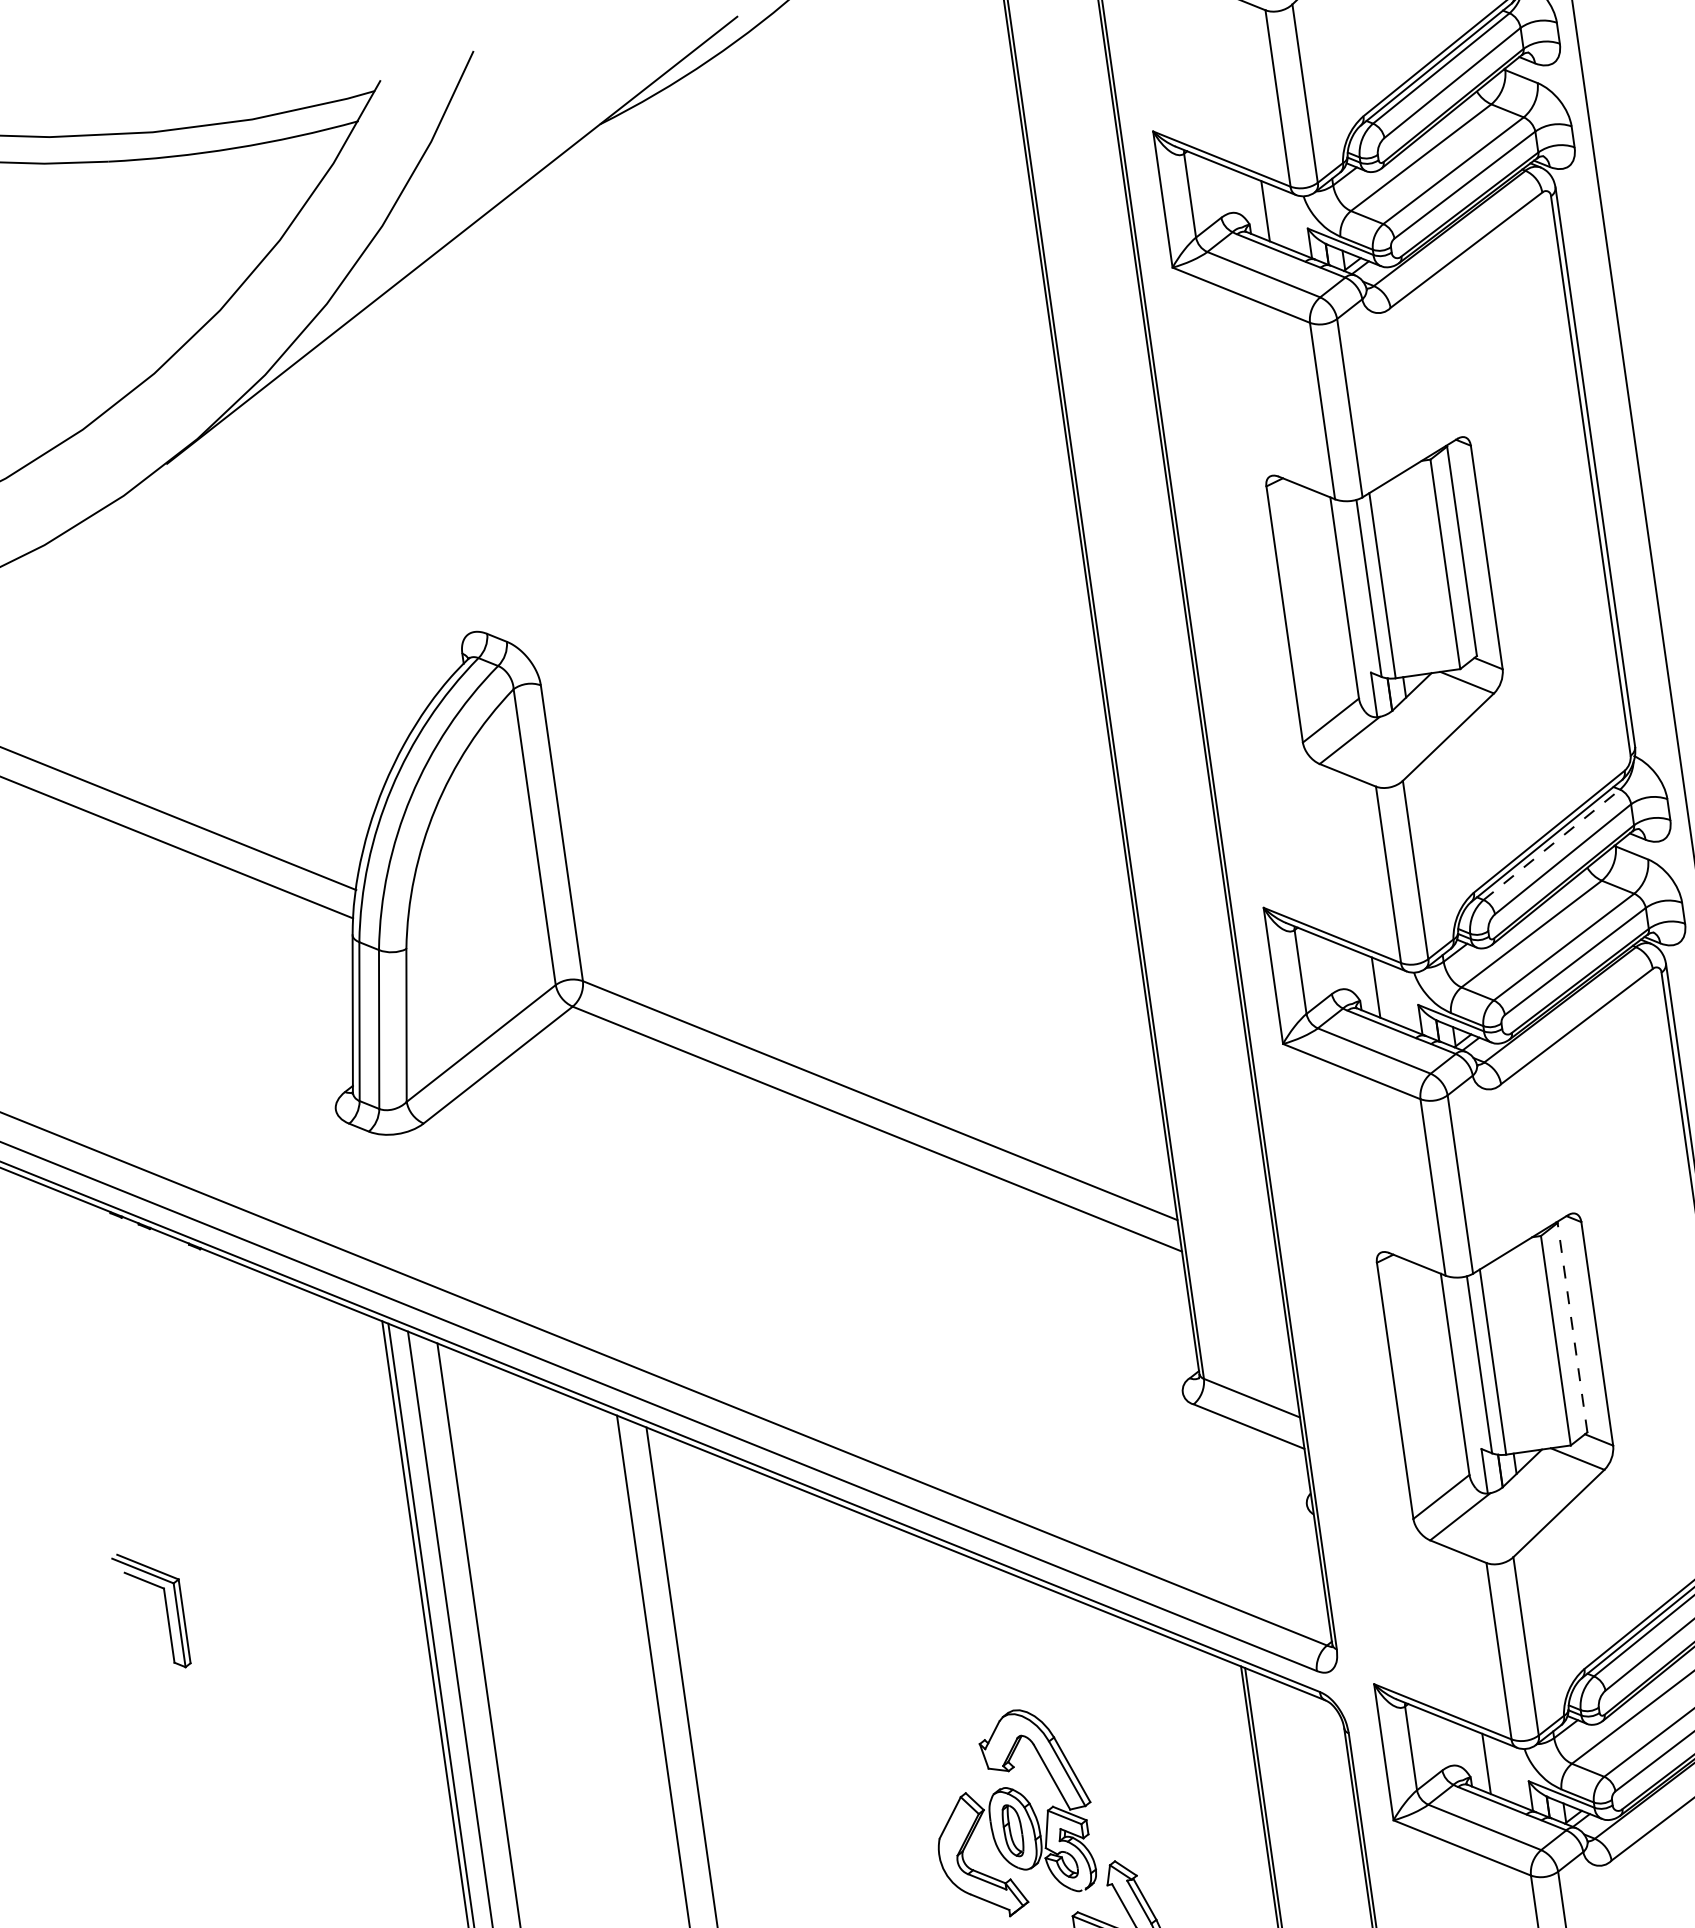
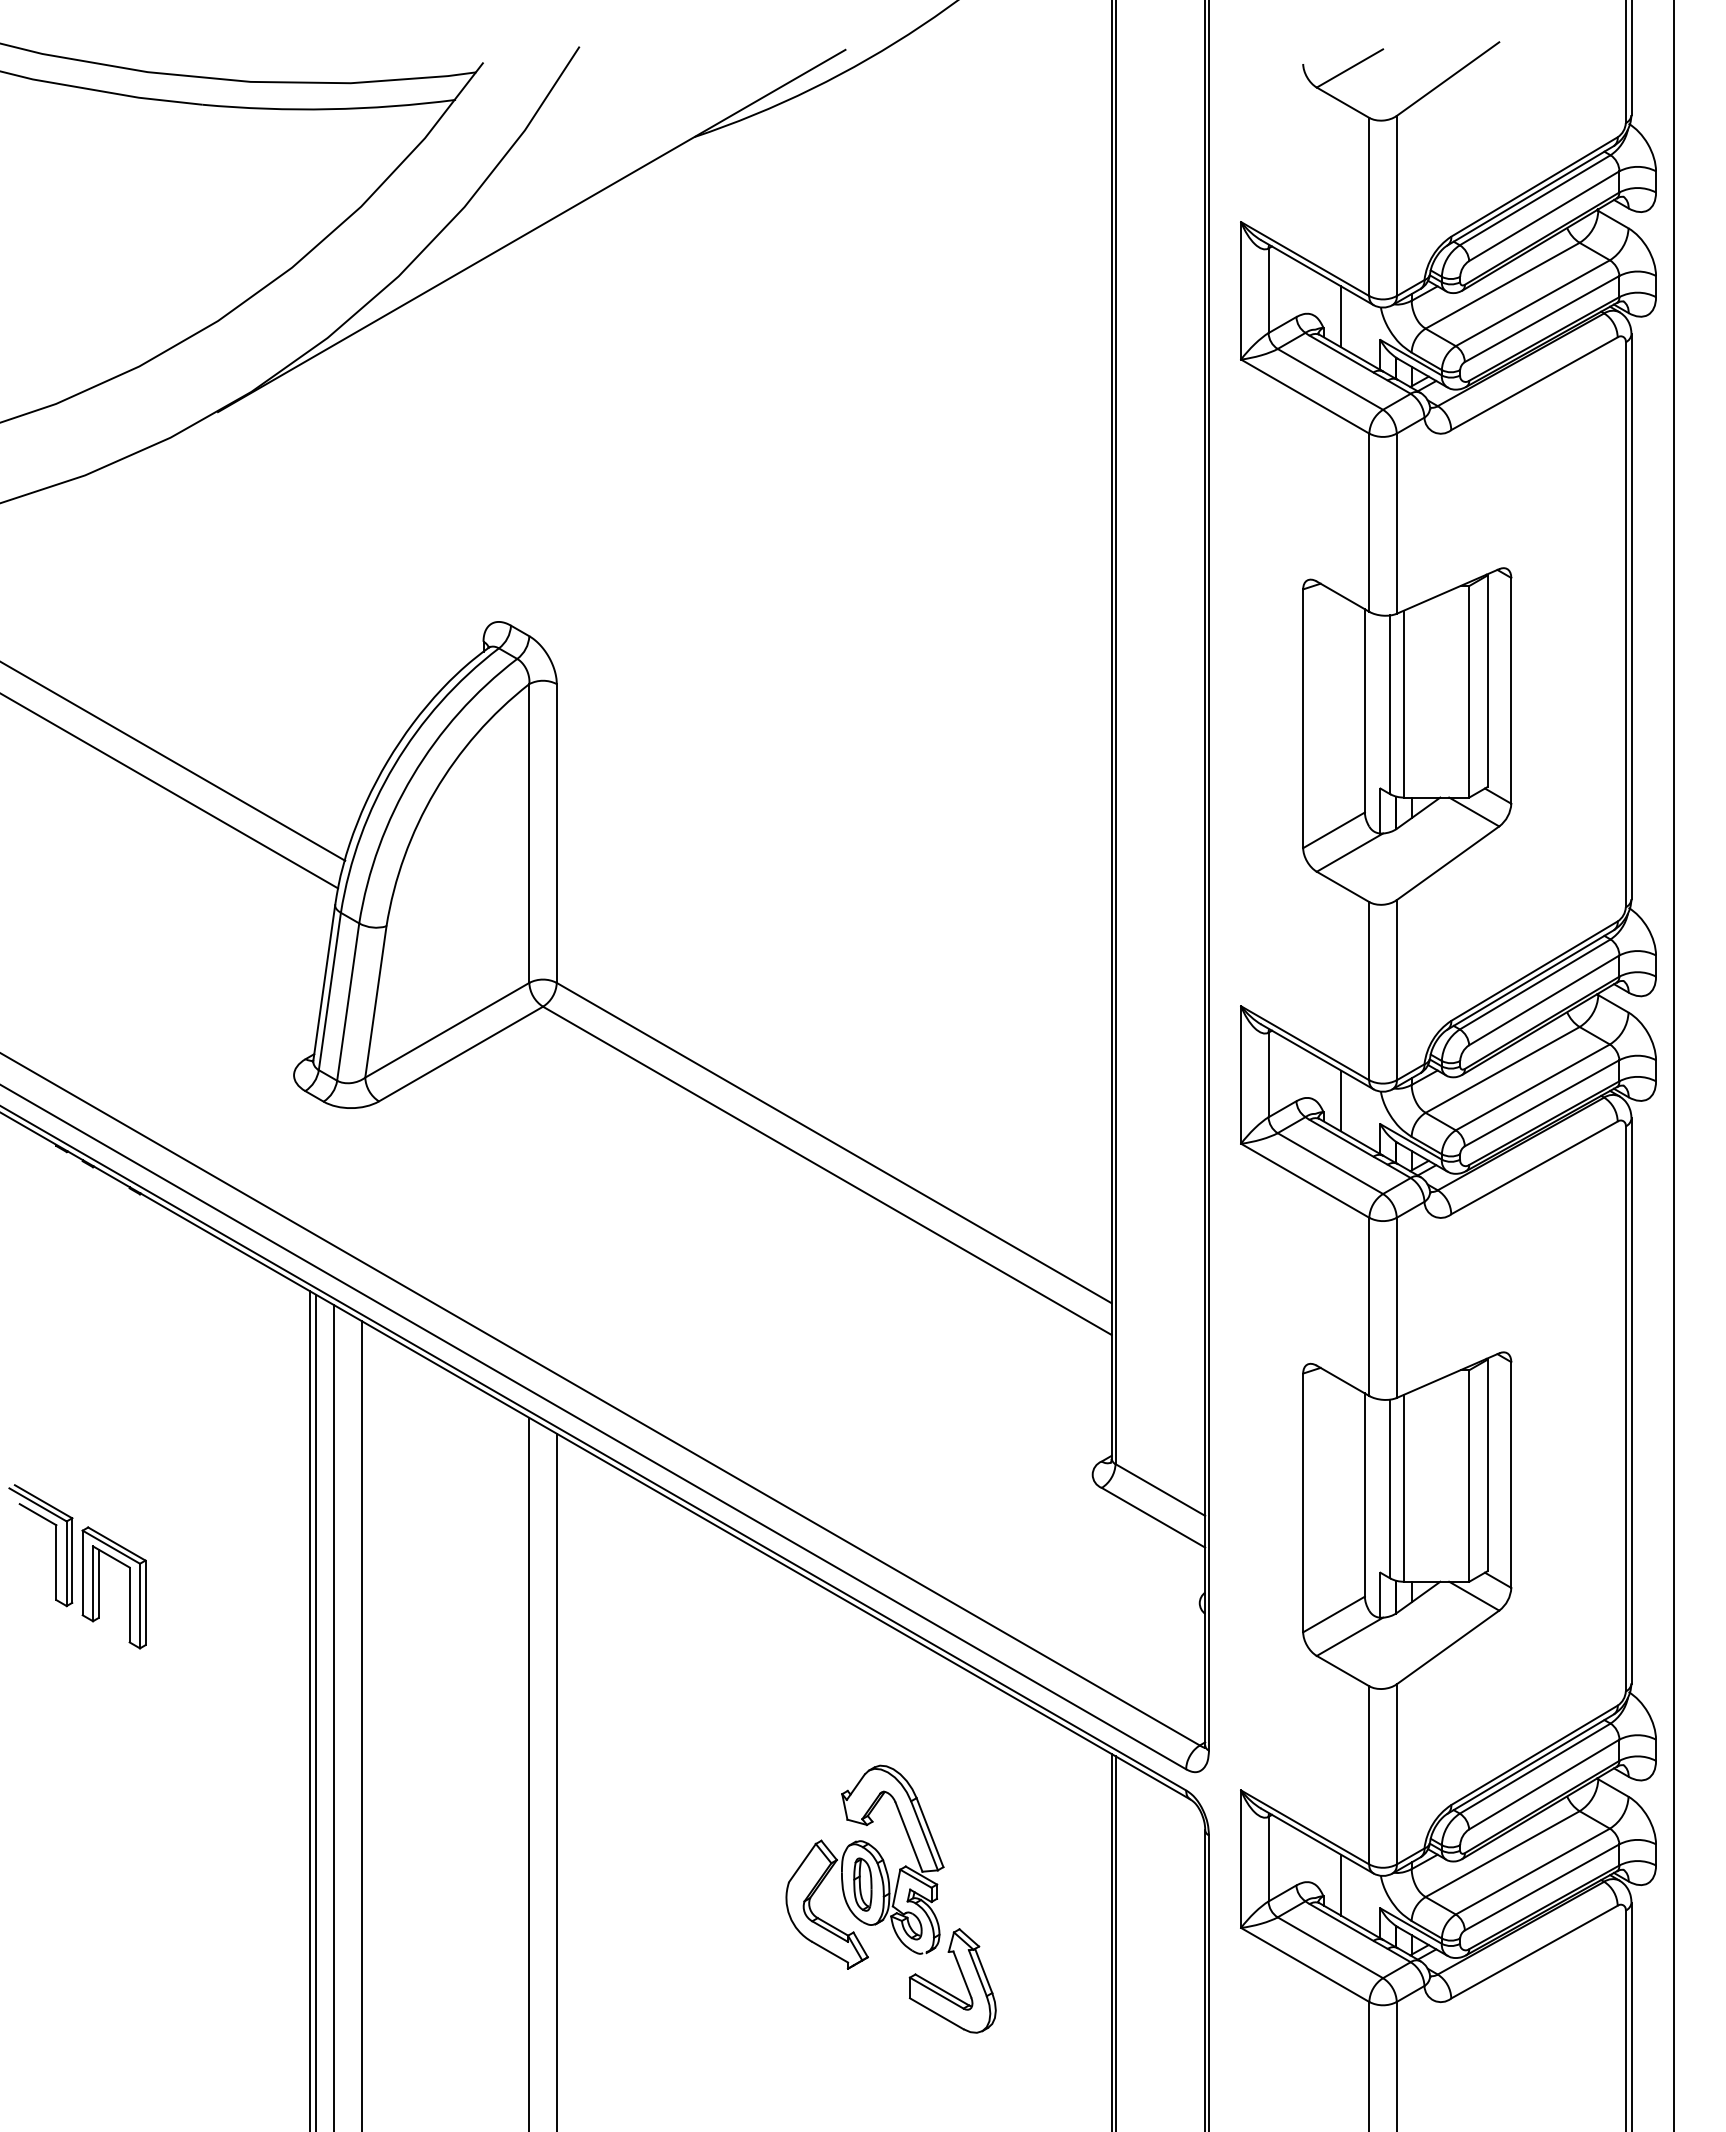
line: (1552, 844) -> (1535, 984), dashed -> solid
line: (1572, 1327) -> (1487, 1465), dashed -> solid
part: (215, 1644) -> (99, 1587), added

